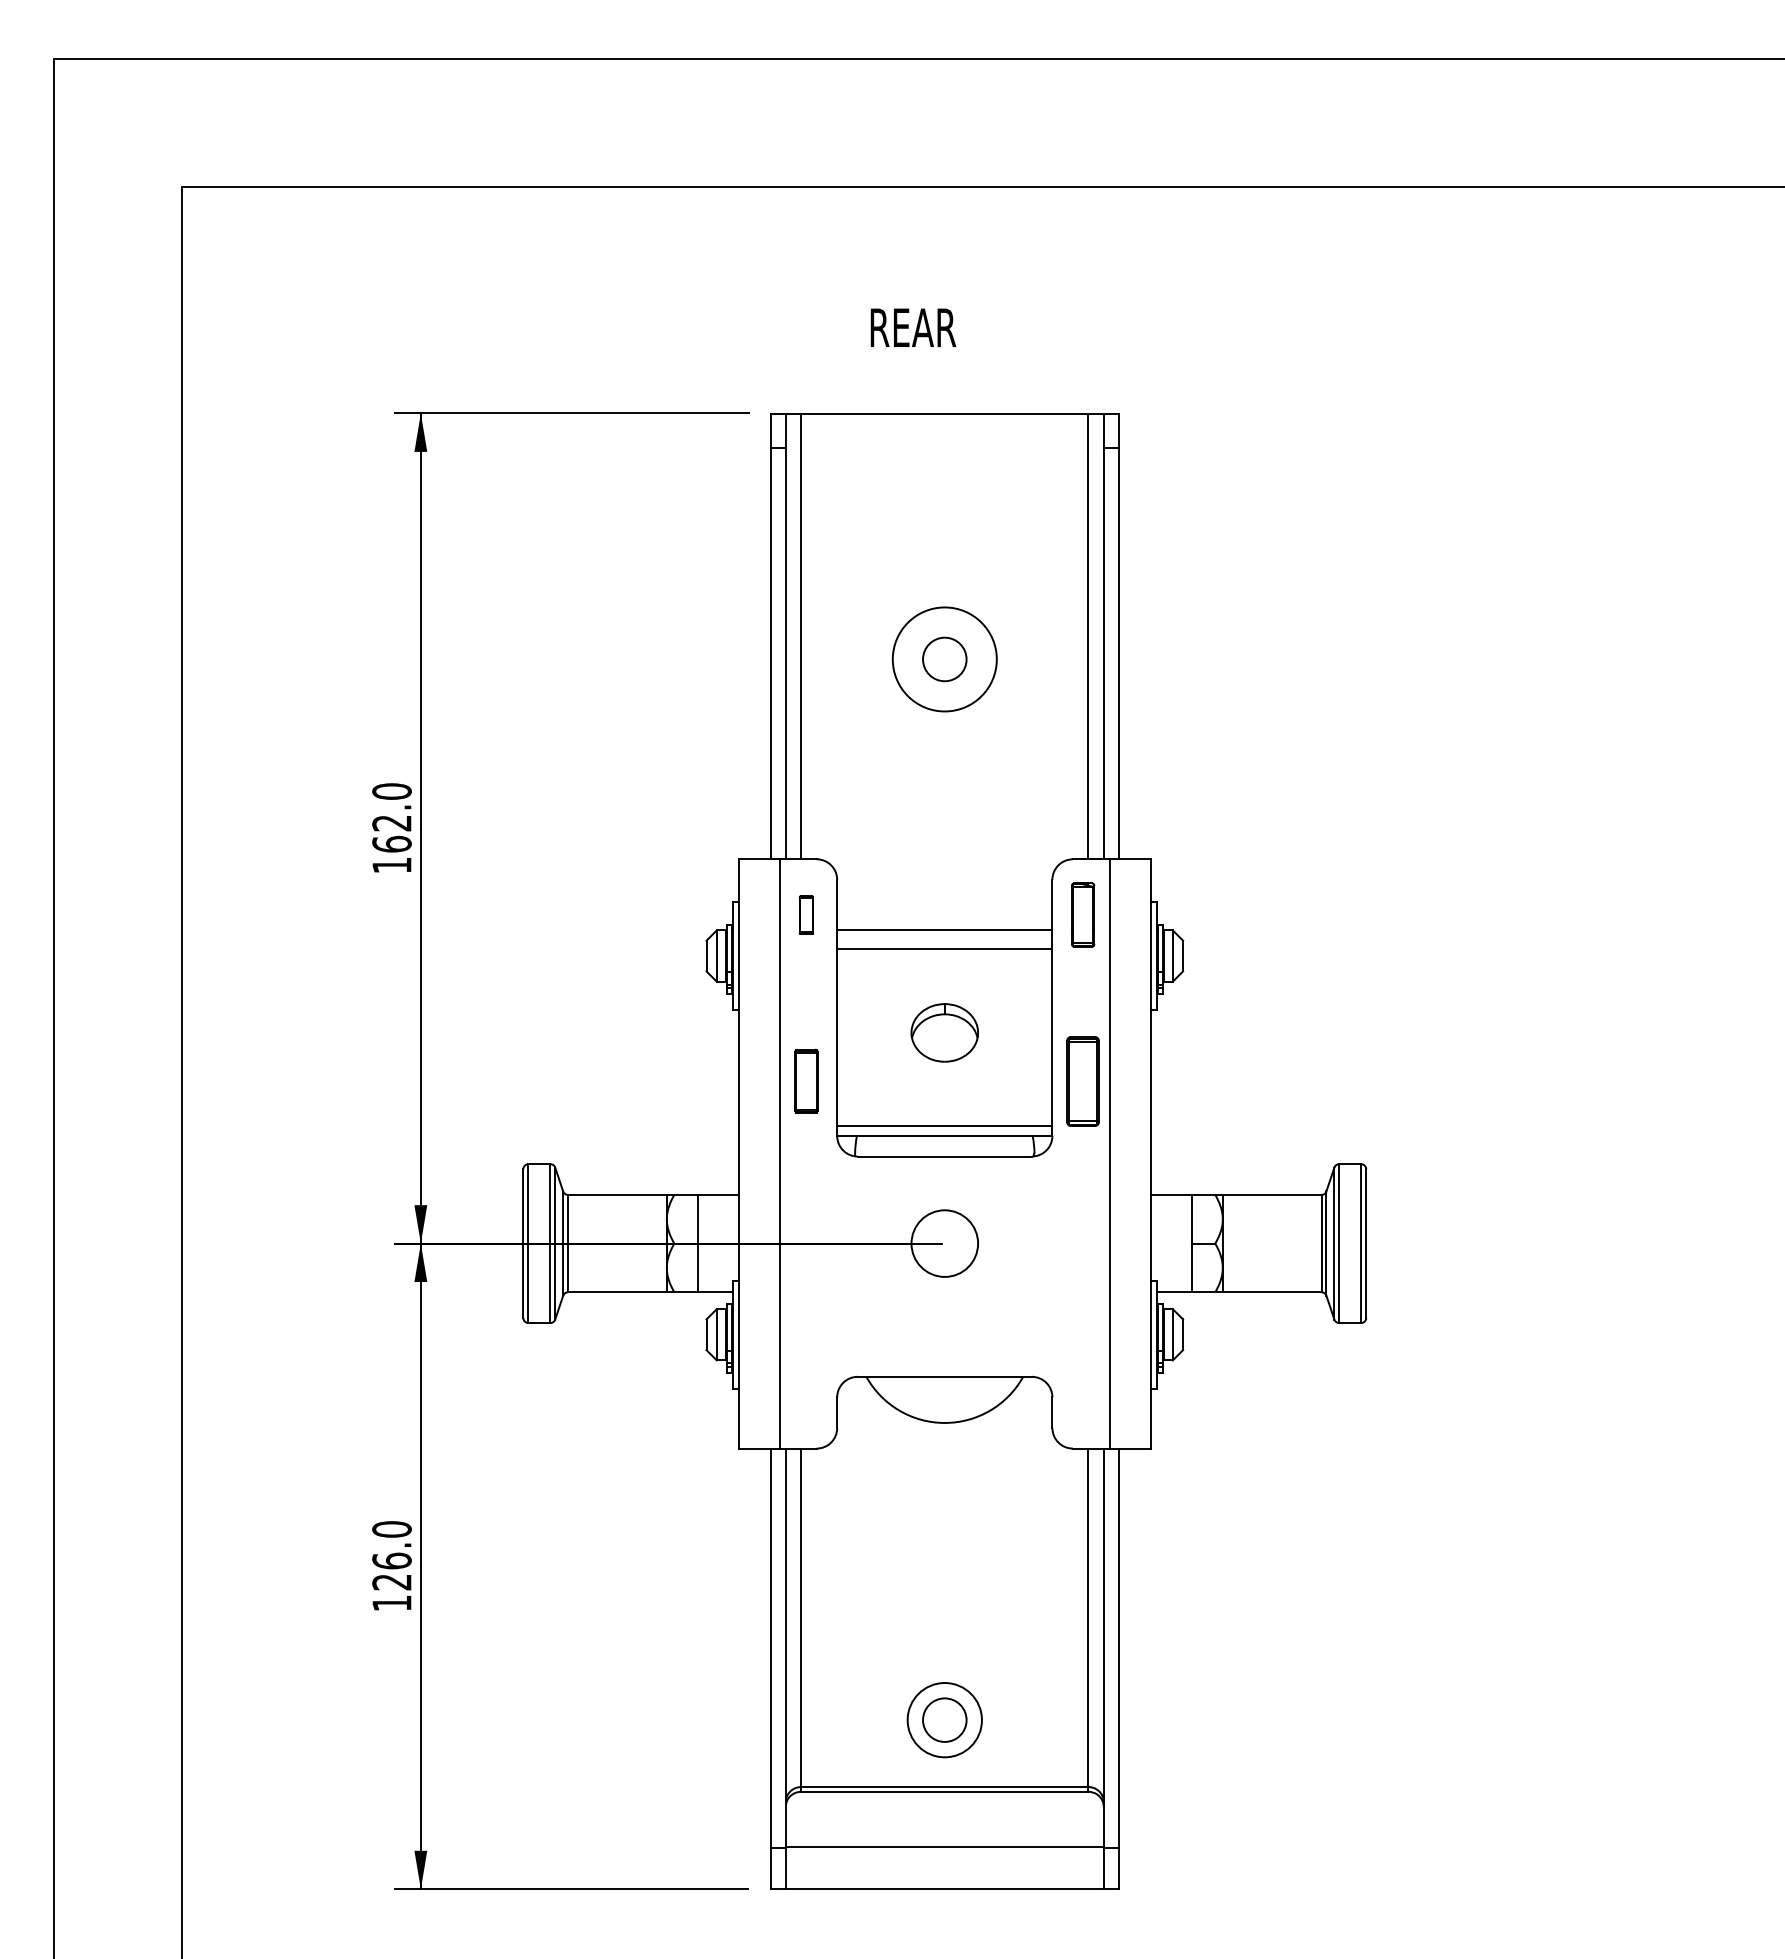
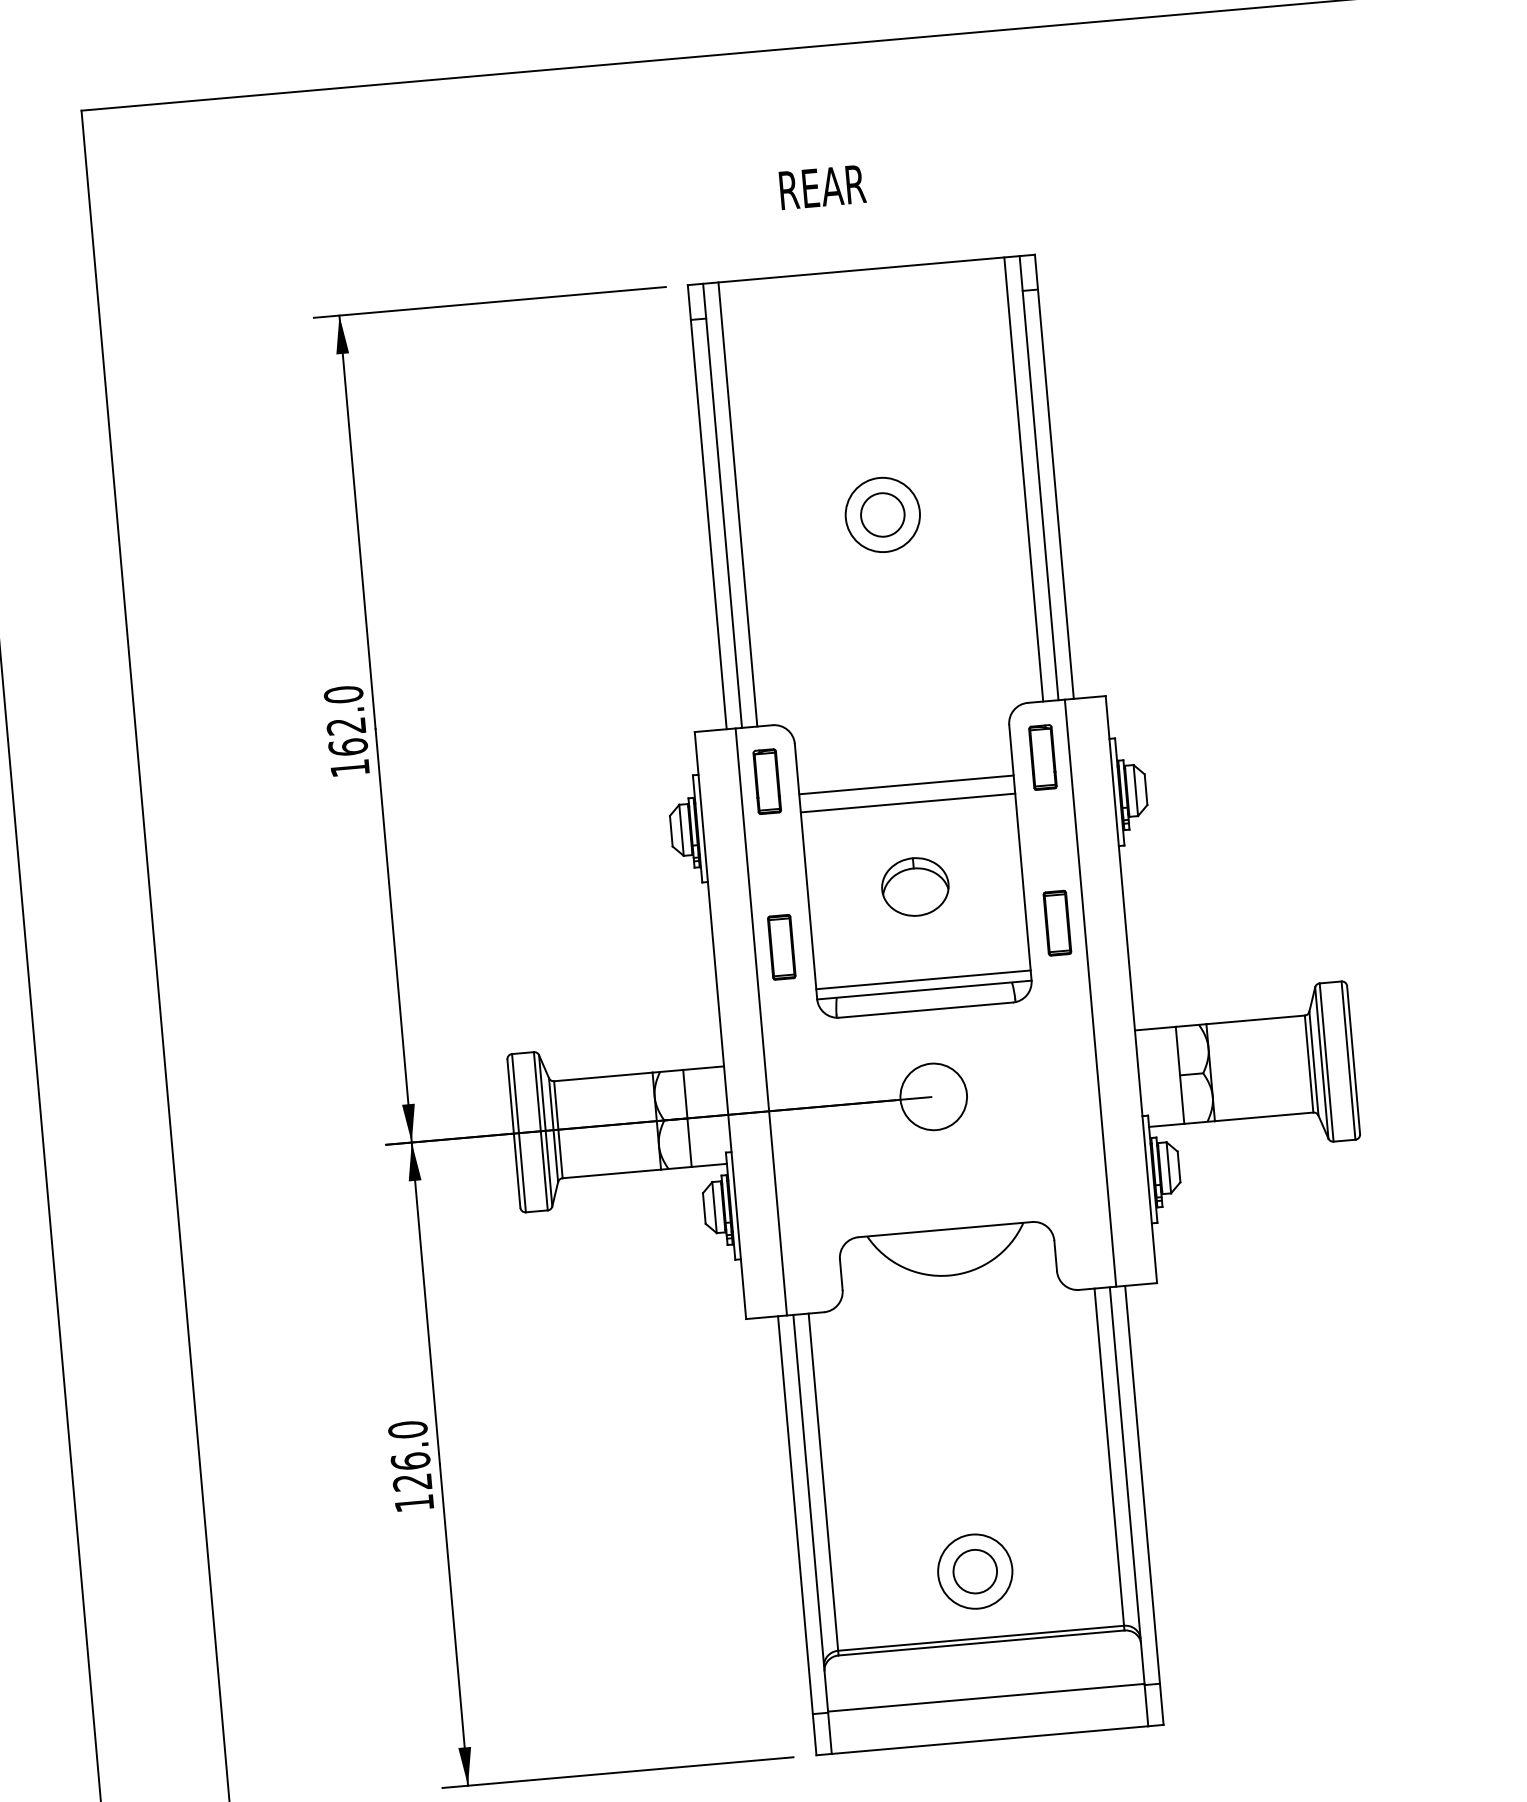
circle: (944, 659) -> (882, 515), size x0.71
part: (806, 914) -> (767, 781), size x1.67
part: (1083, 1080) -> (1057, 922), size x0.71

